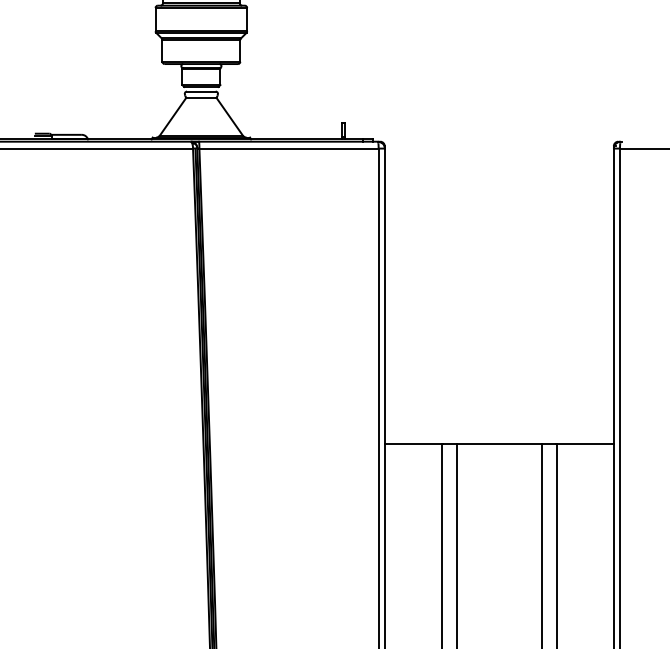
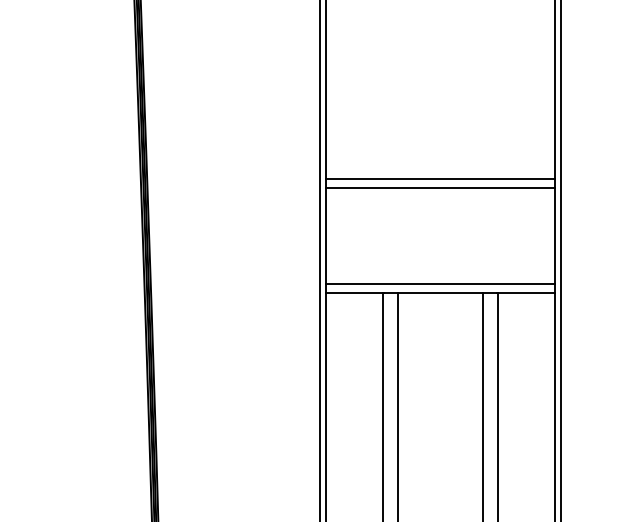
line: (498, 329) -> (439, 178), added
line: (498, 338) -> (439, 187), added
line: (498, 434) -> (439, 283), added

